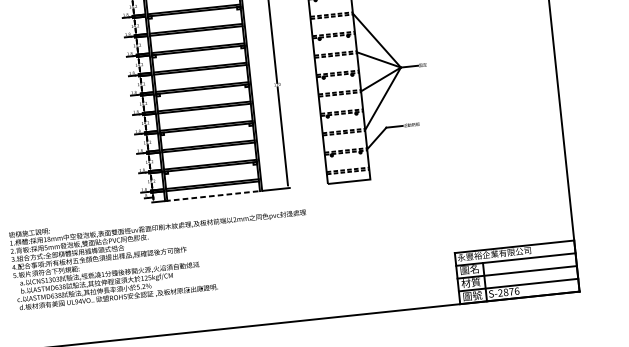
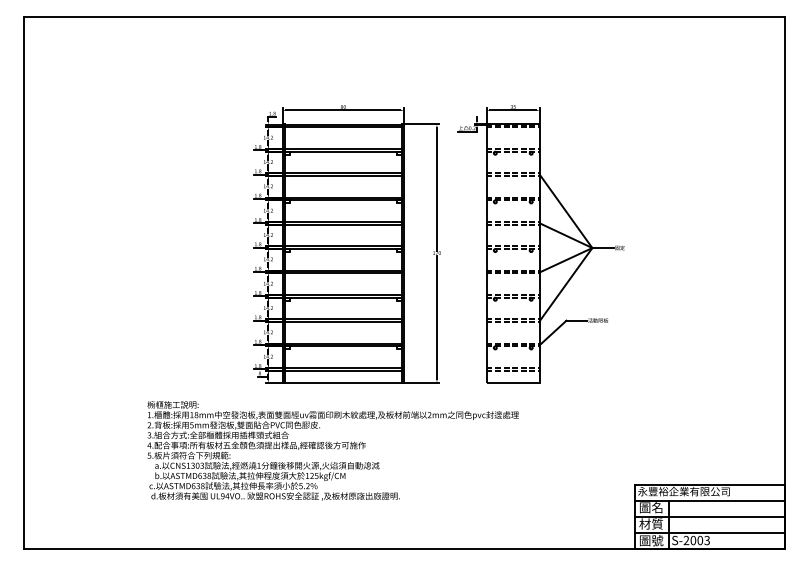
line: (213, 195) -> (343, 382), dashed -> solid
text: (160, 256) -> (332, 450), moved
text: (511, 291) -> (700, 540), S-2876 -> S-2003

